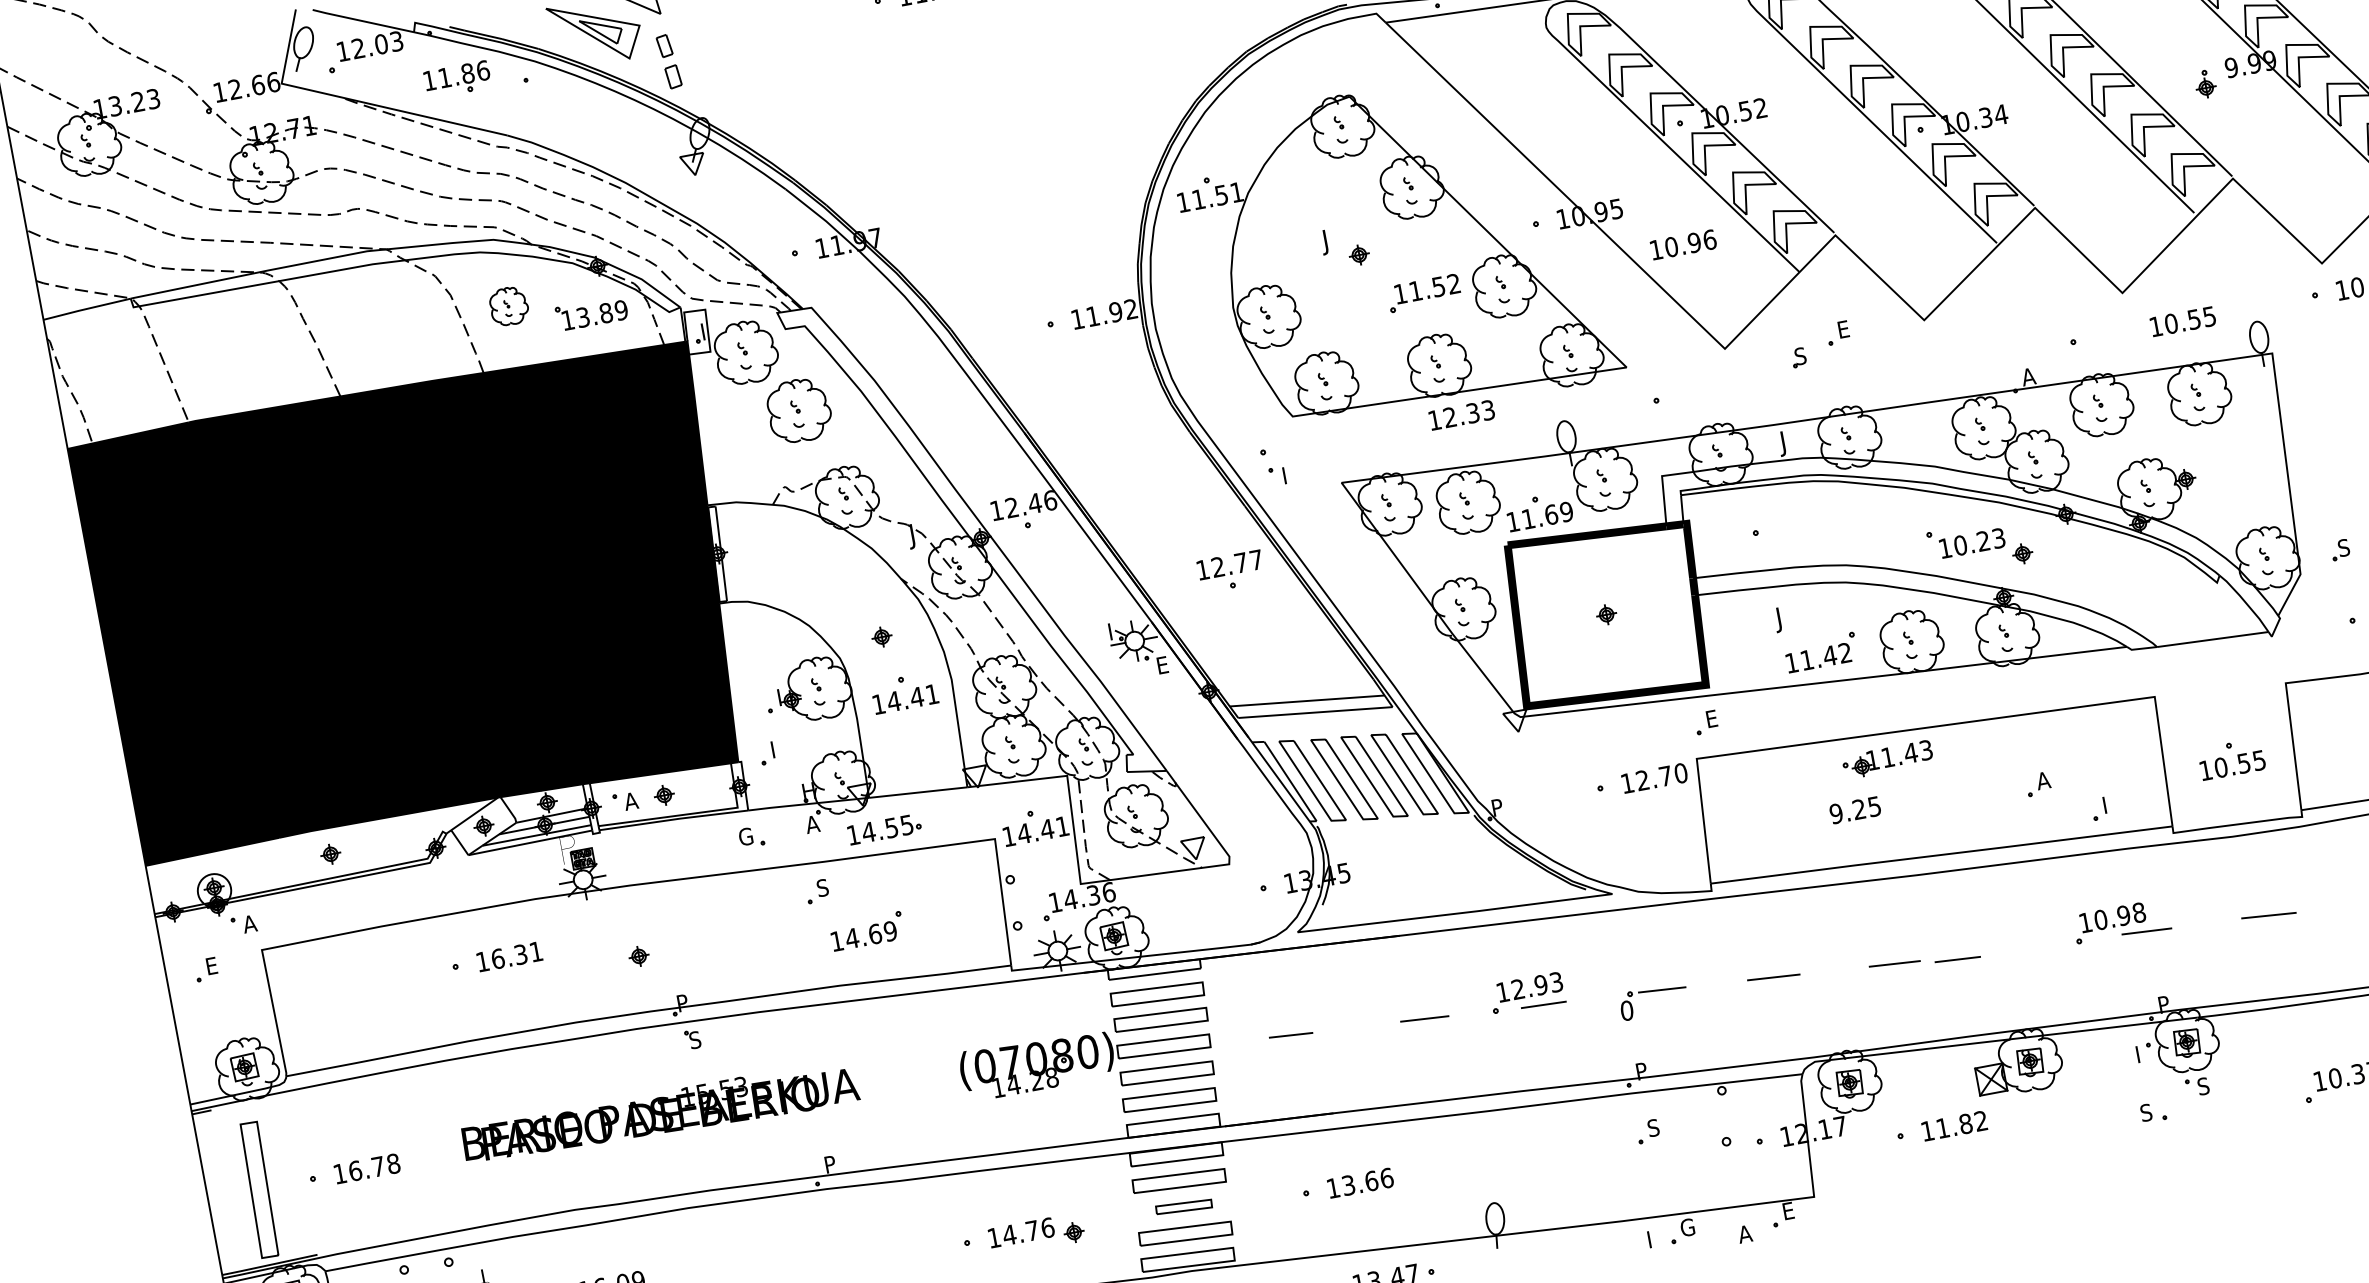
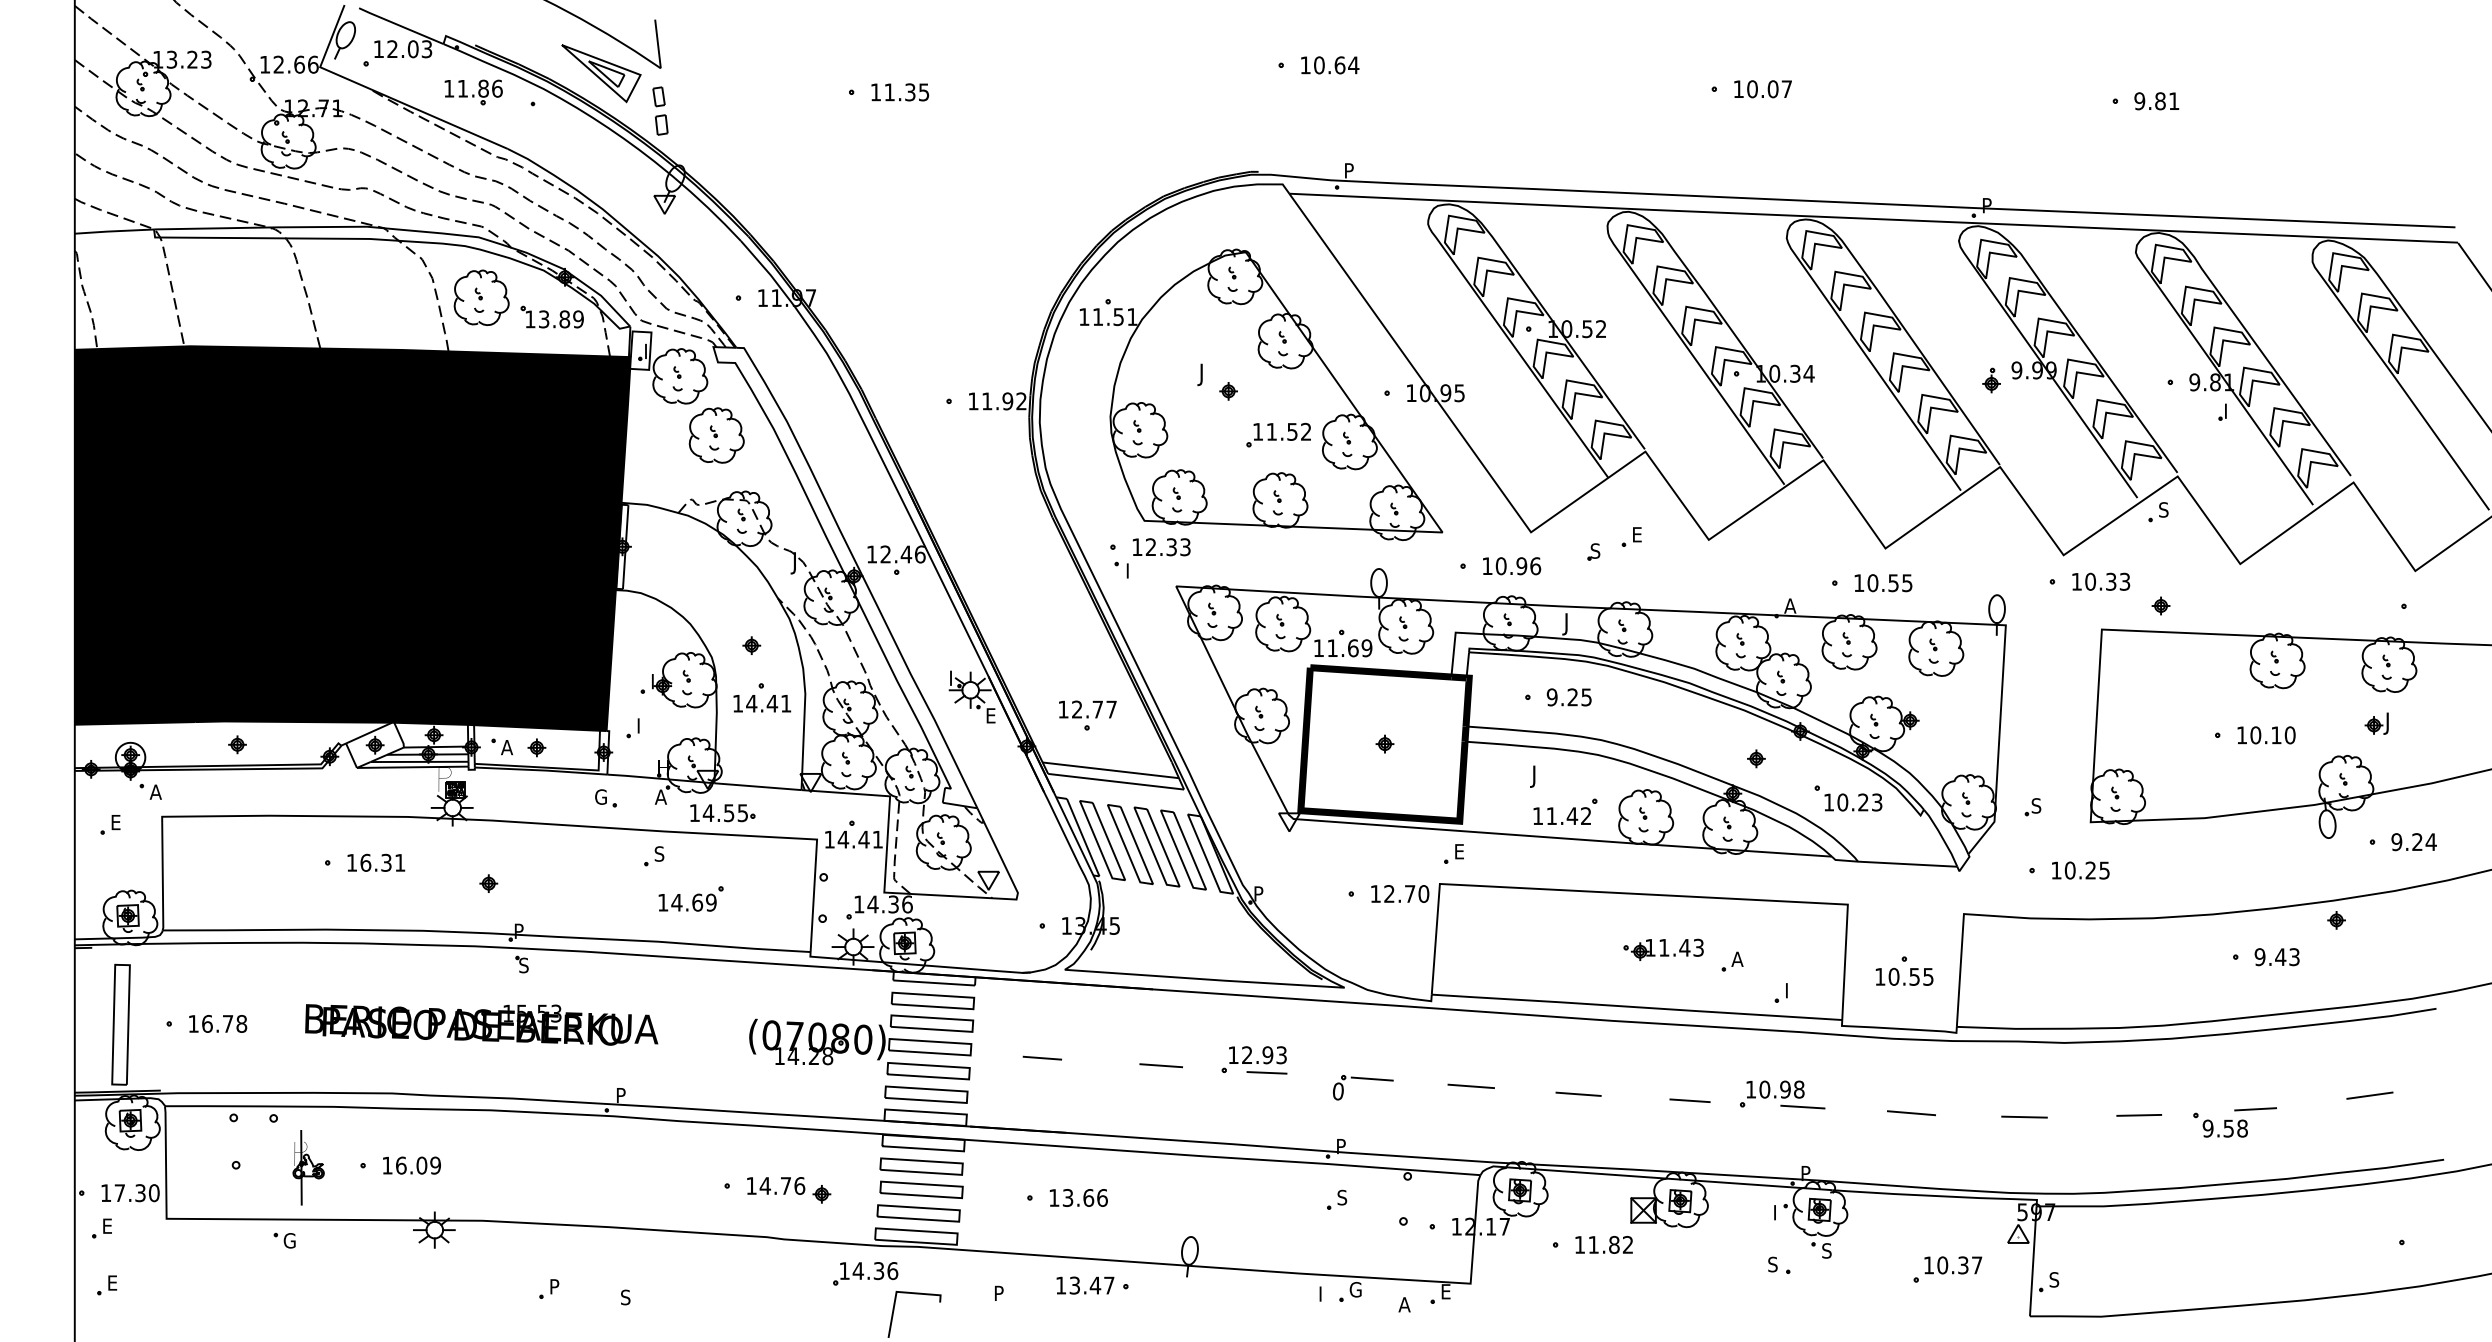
text: (1684, 245) -> (1512, 566), moved
part: (509, 306) -> (481, 297), size x1.67
text: (2183, 322) -> (1883, 583), moved
text: (1461, 415) -> (1161, 547), moved
part: (1966, 539) -> (1848, 798), moved
part: (1230, 571) -> (1087, 715), moved
part: (1887, 759) -> (1663, 949), moved
text: (1854, 810) -> (1568, 697), moved
line: (1957, 959) -> (1689, 1100), moved
part: (1183, 1206) -> (921, 1189), size x1.67

